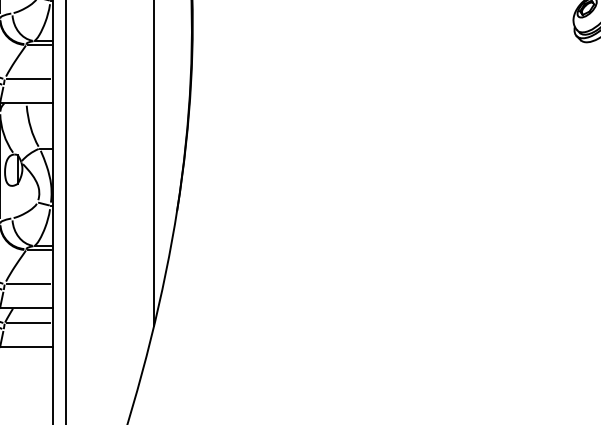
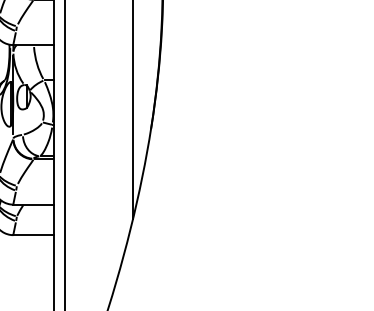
line: (28, 79) -> (35, 26), removed
line: (28, 284) -> (35, 186), removed
line: (28, 323) -> (35, 216), removed

